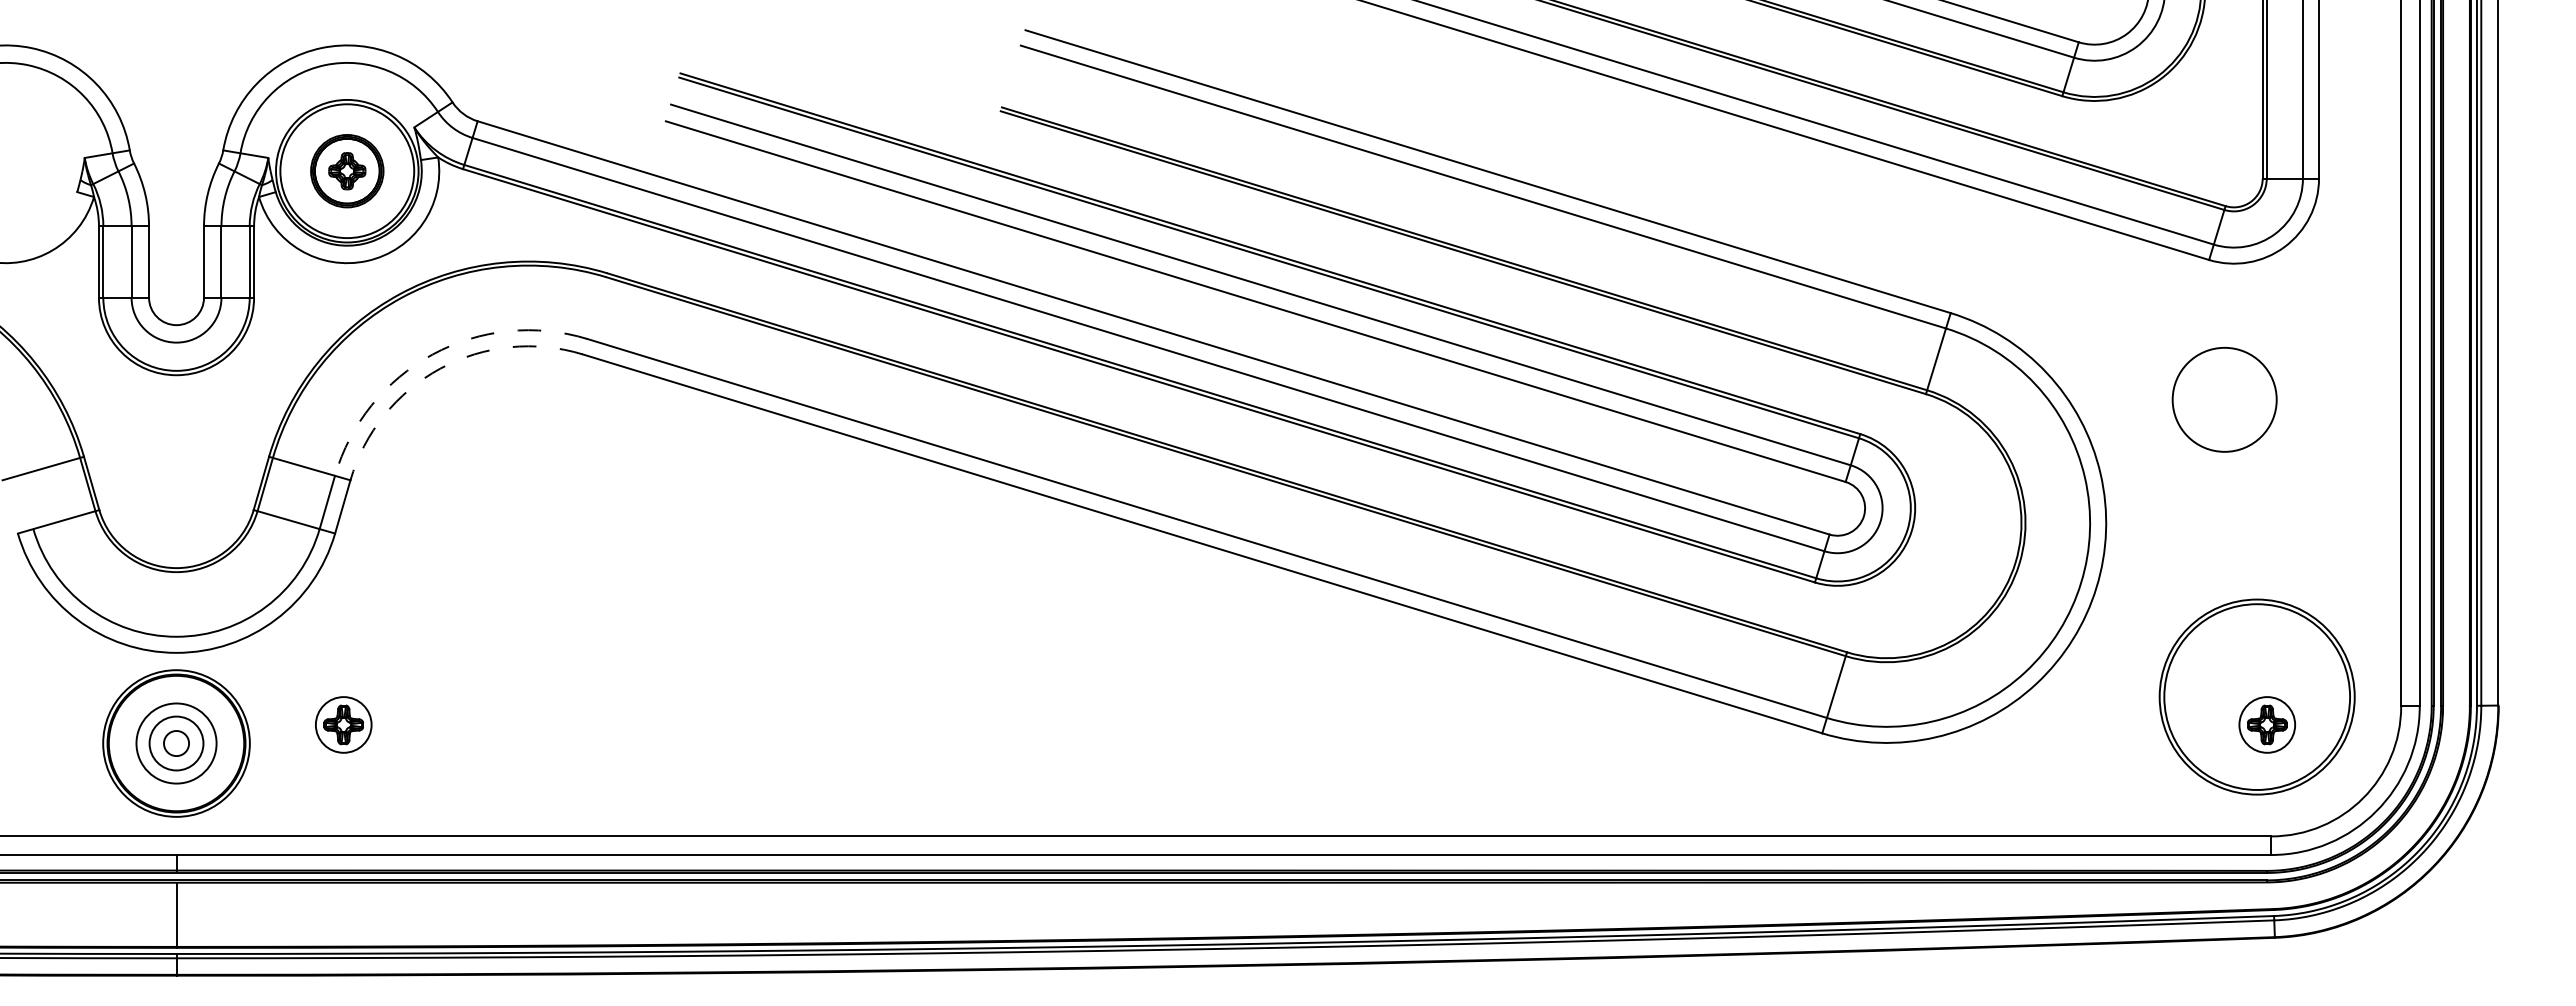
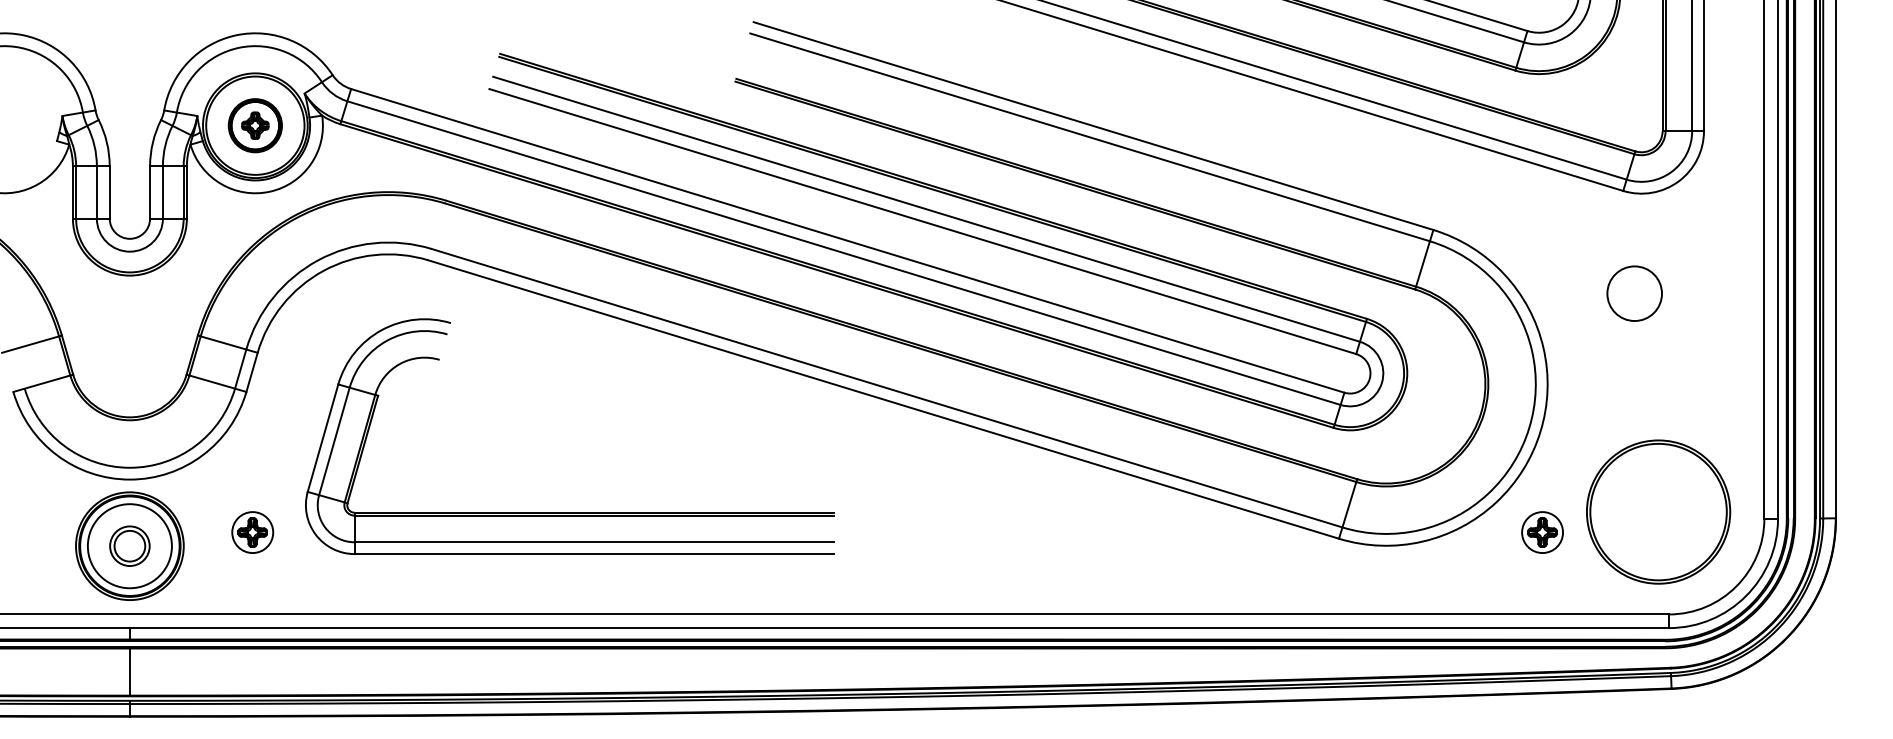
arc: (432, 354) -> (317, 260), dashed -> solid
arc: (440, 368) -> (323, 270), dashed -> solid
circle: (2224, 399) -> (1634, 293), size x0.71
part: (775, 697) -> (569, 512), added
part: (2266, 724) -> (1541, 532), moved
circle: (176, 743) -> (129, 546), size x1.43
circle: (176, 743) -> (129, 546), size x1.67

